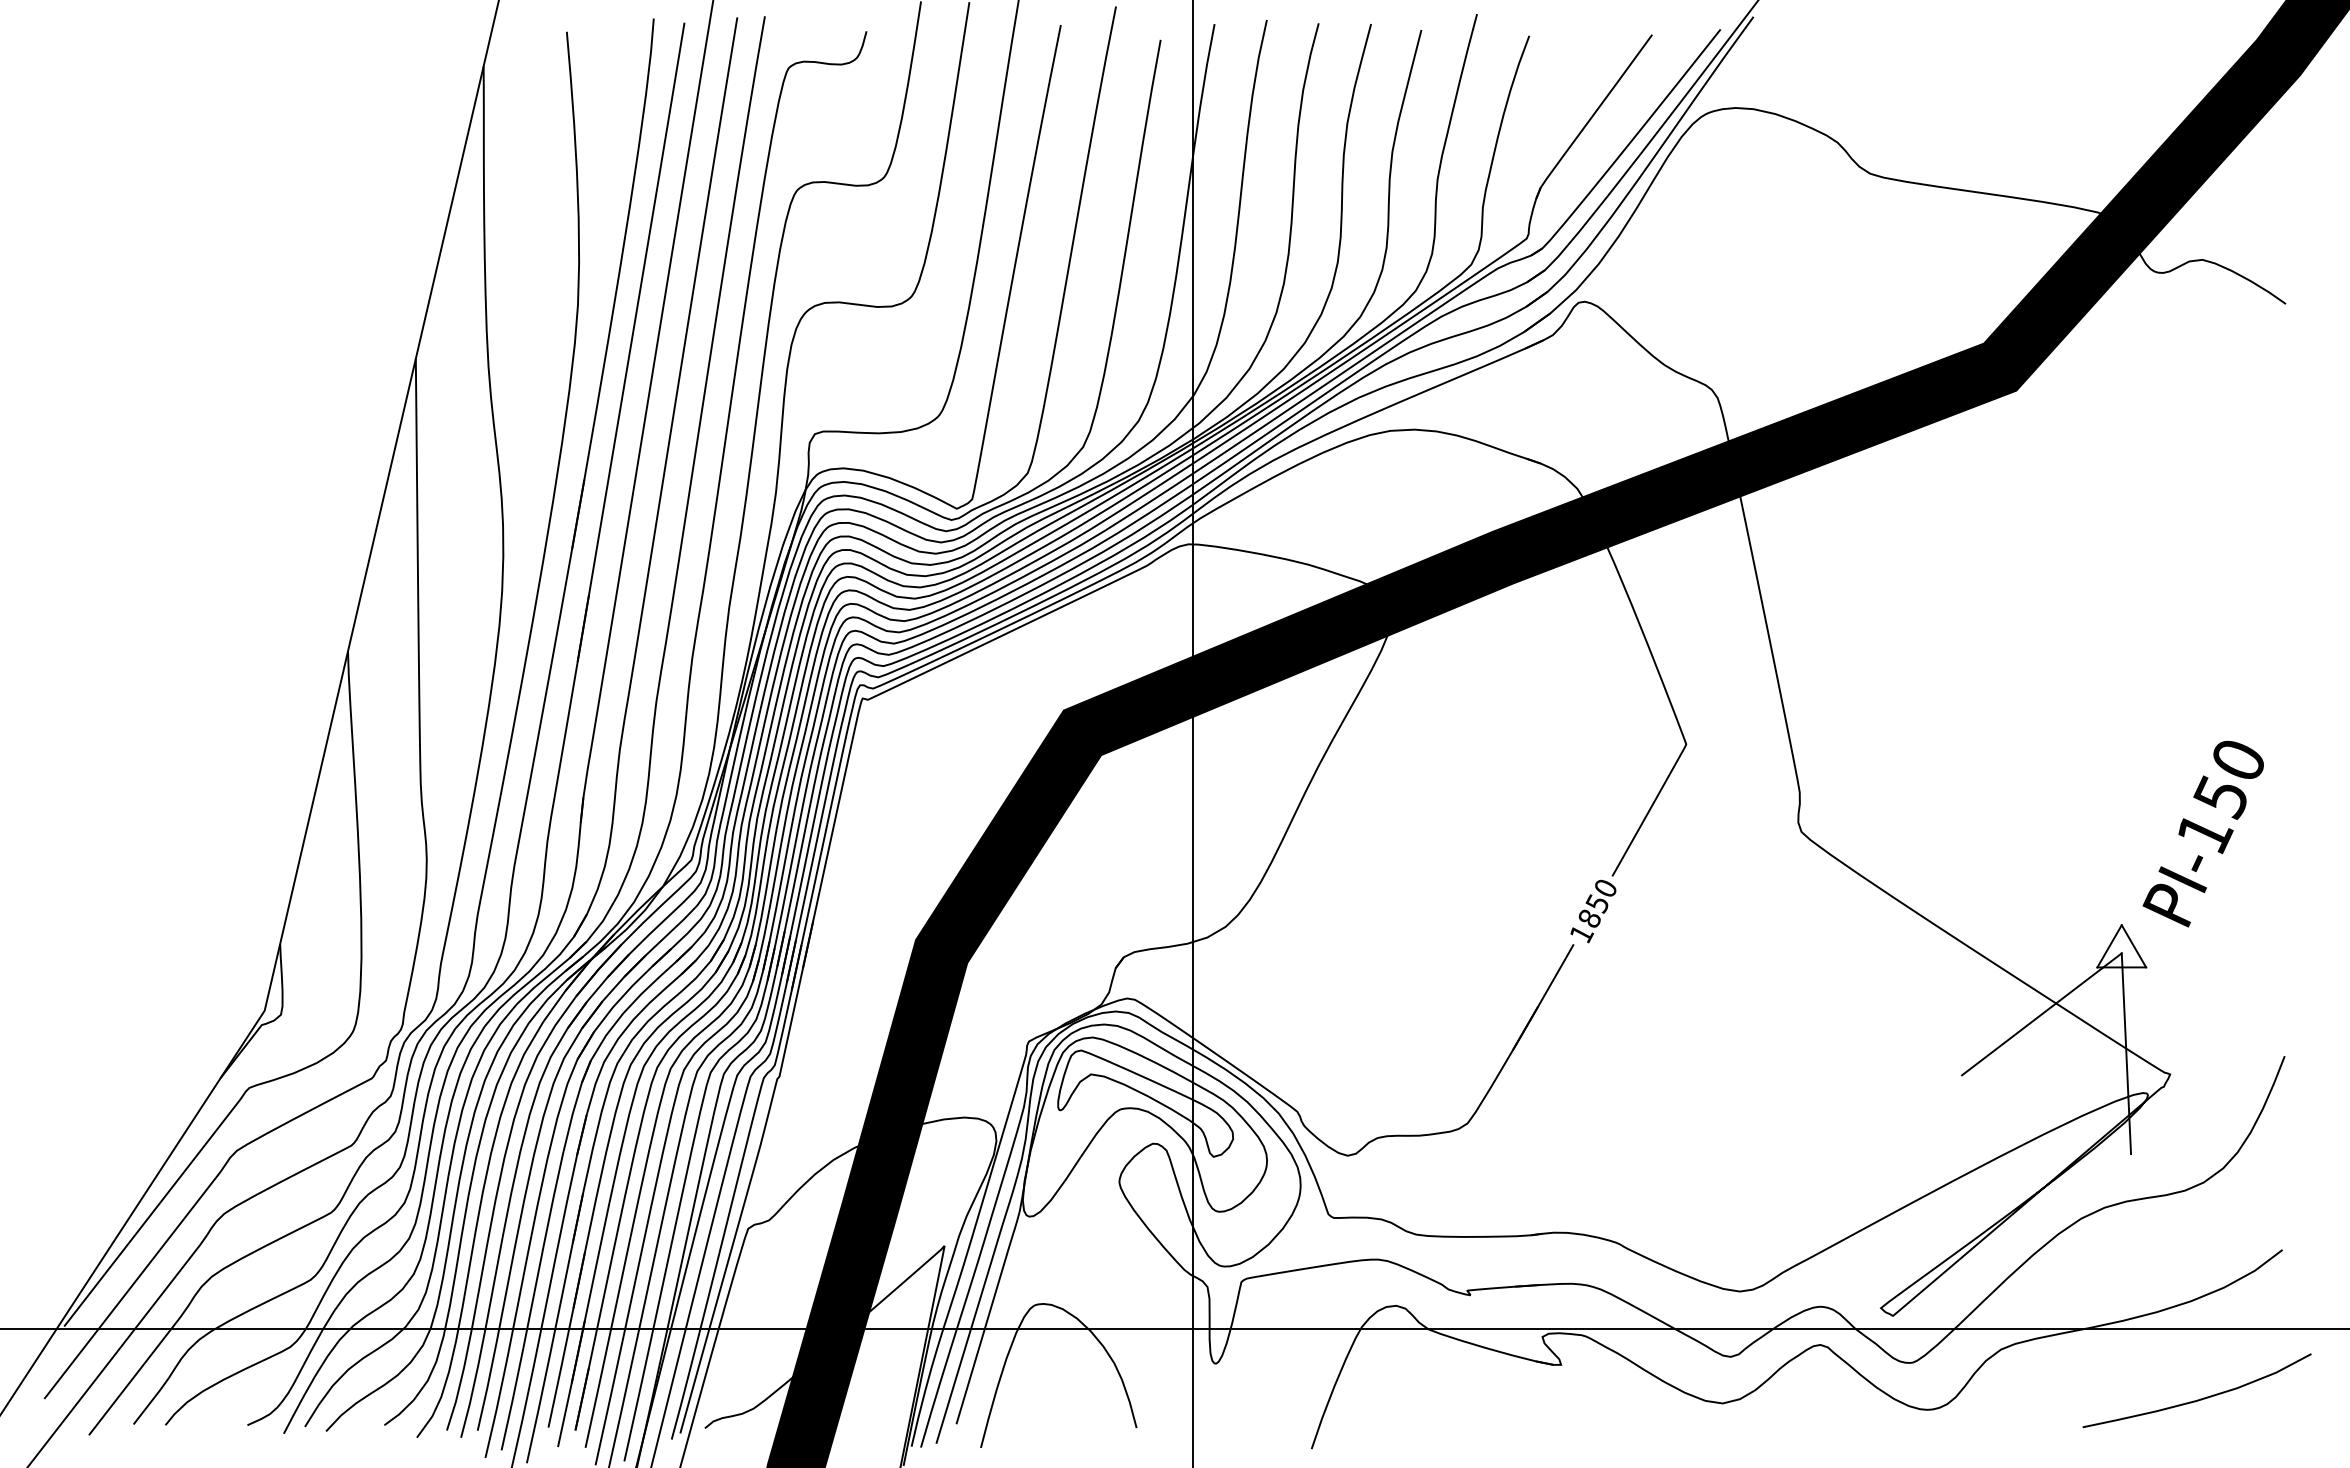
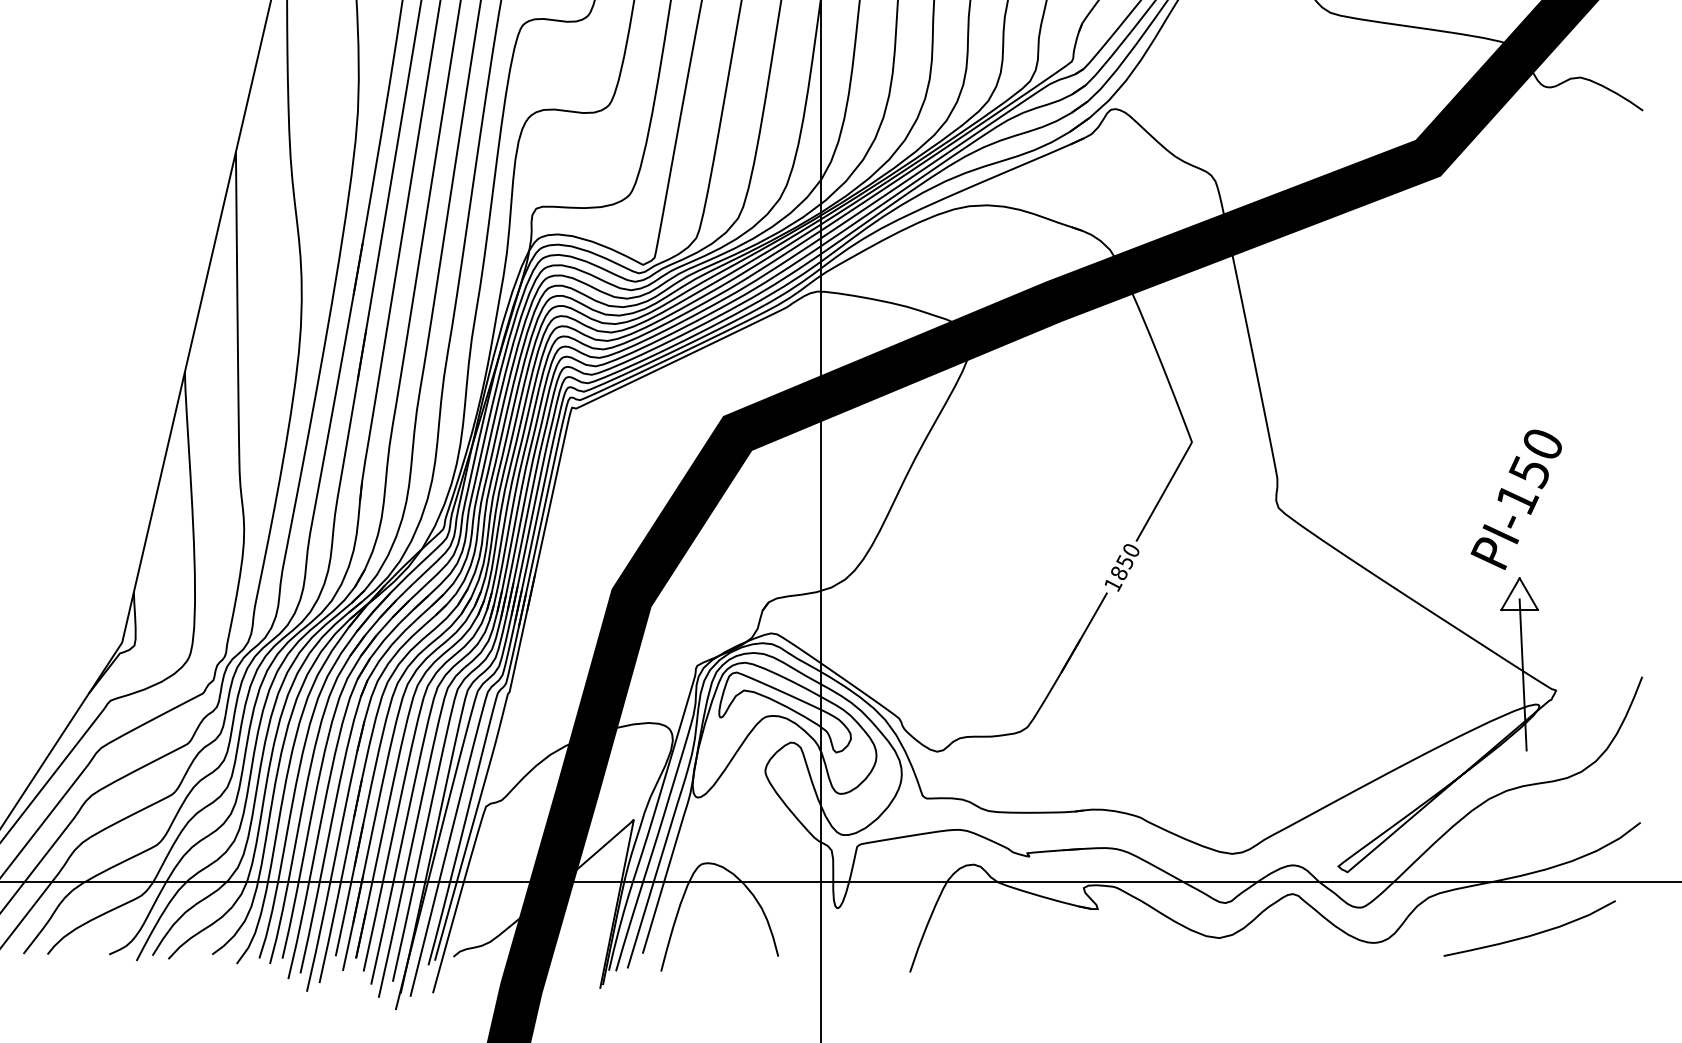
text: (2202, 833) -> (1515, 499), moved
line: (2041, 1014) -> (1459, 645), removed
curve: (2200, 1398) -> (1532, 934), moved

